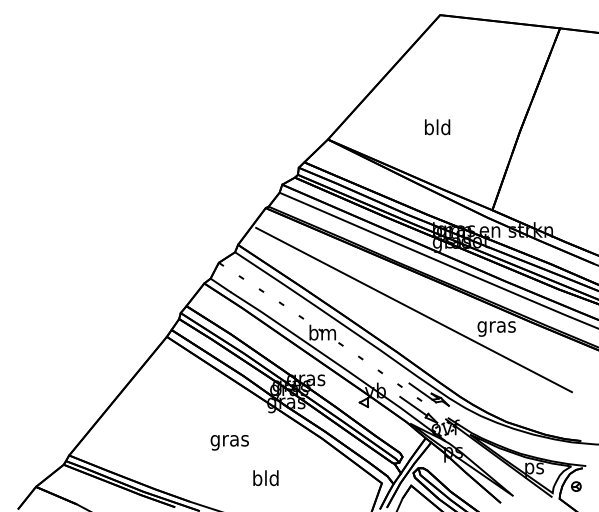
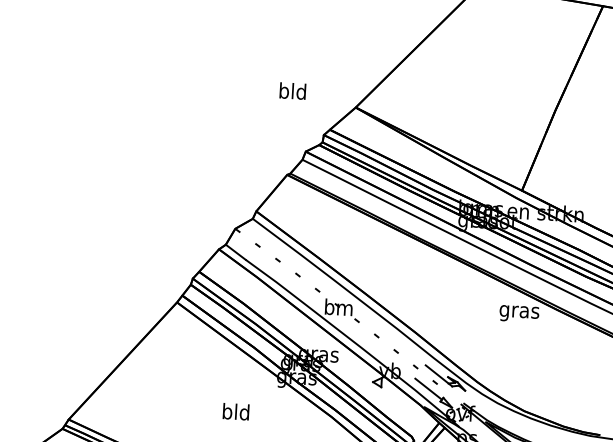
text: (437, 127) -> (292, 91), moved
line: (413, 309) -> (434, 288), removed
text: (229, 440) -> (235, 413), gras -> bld

